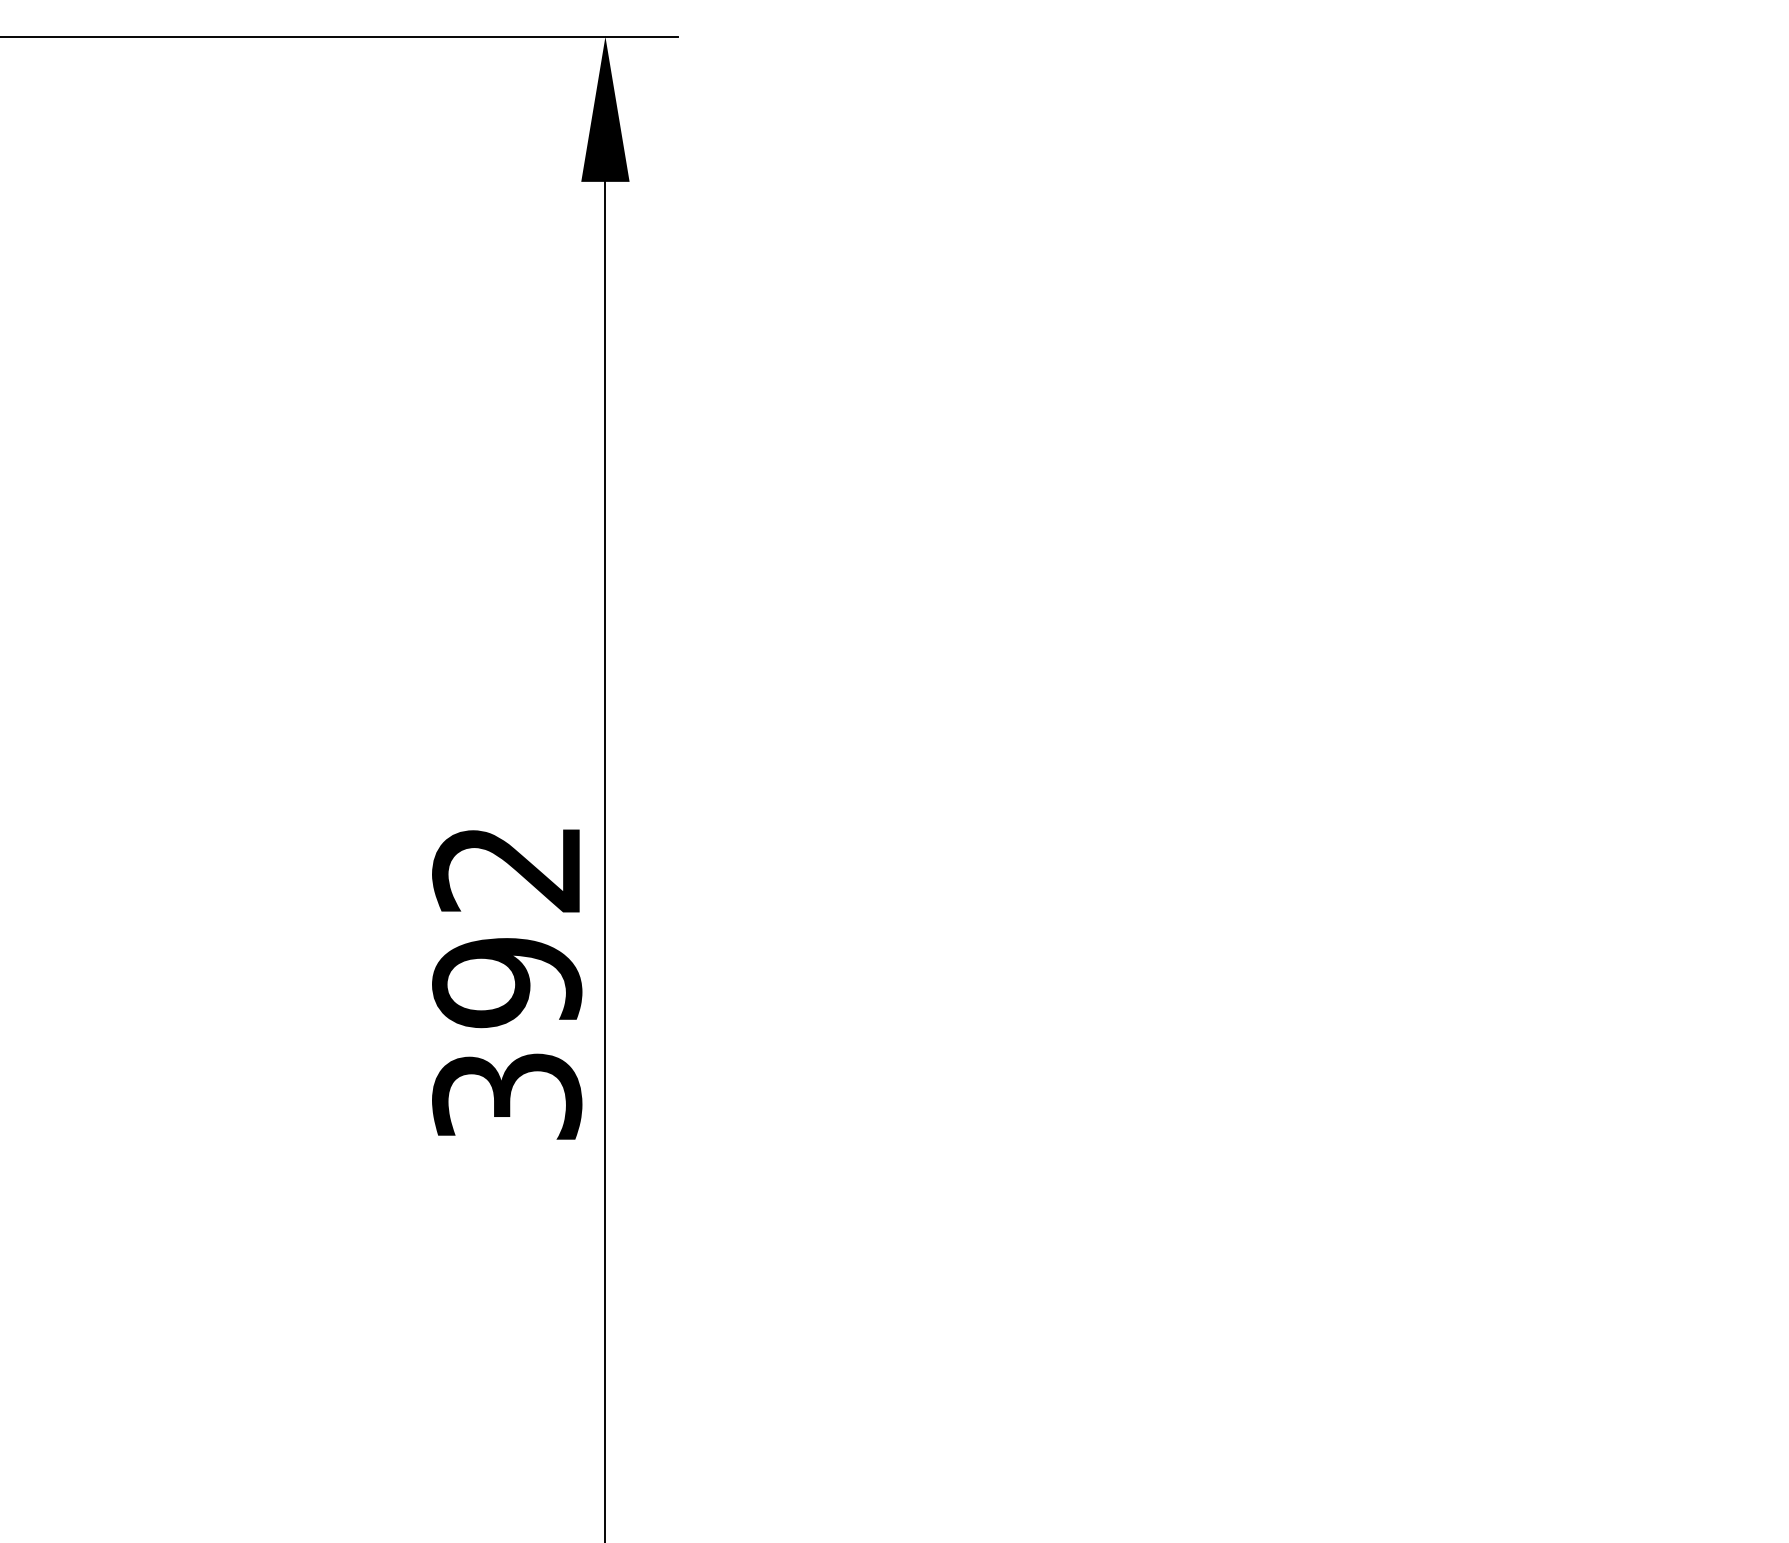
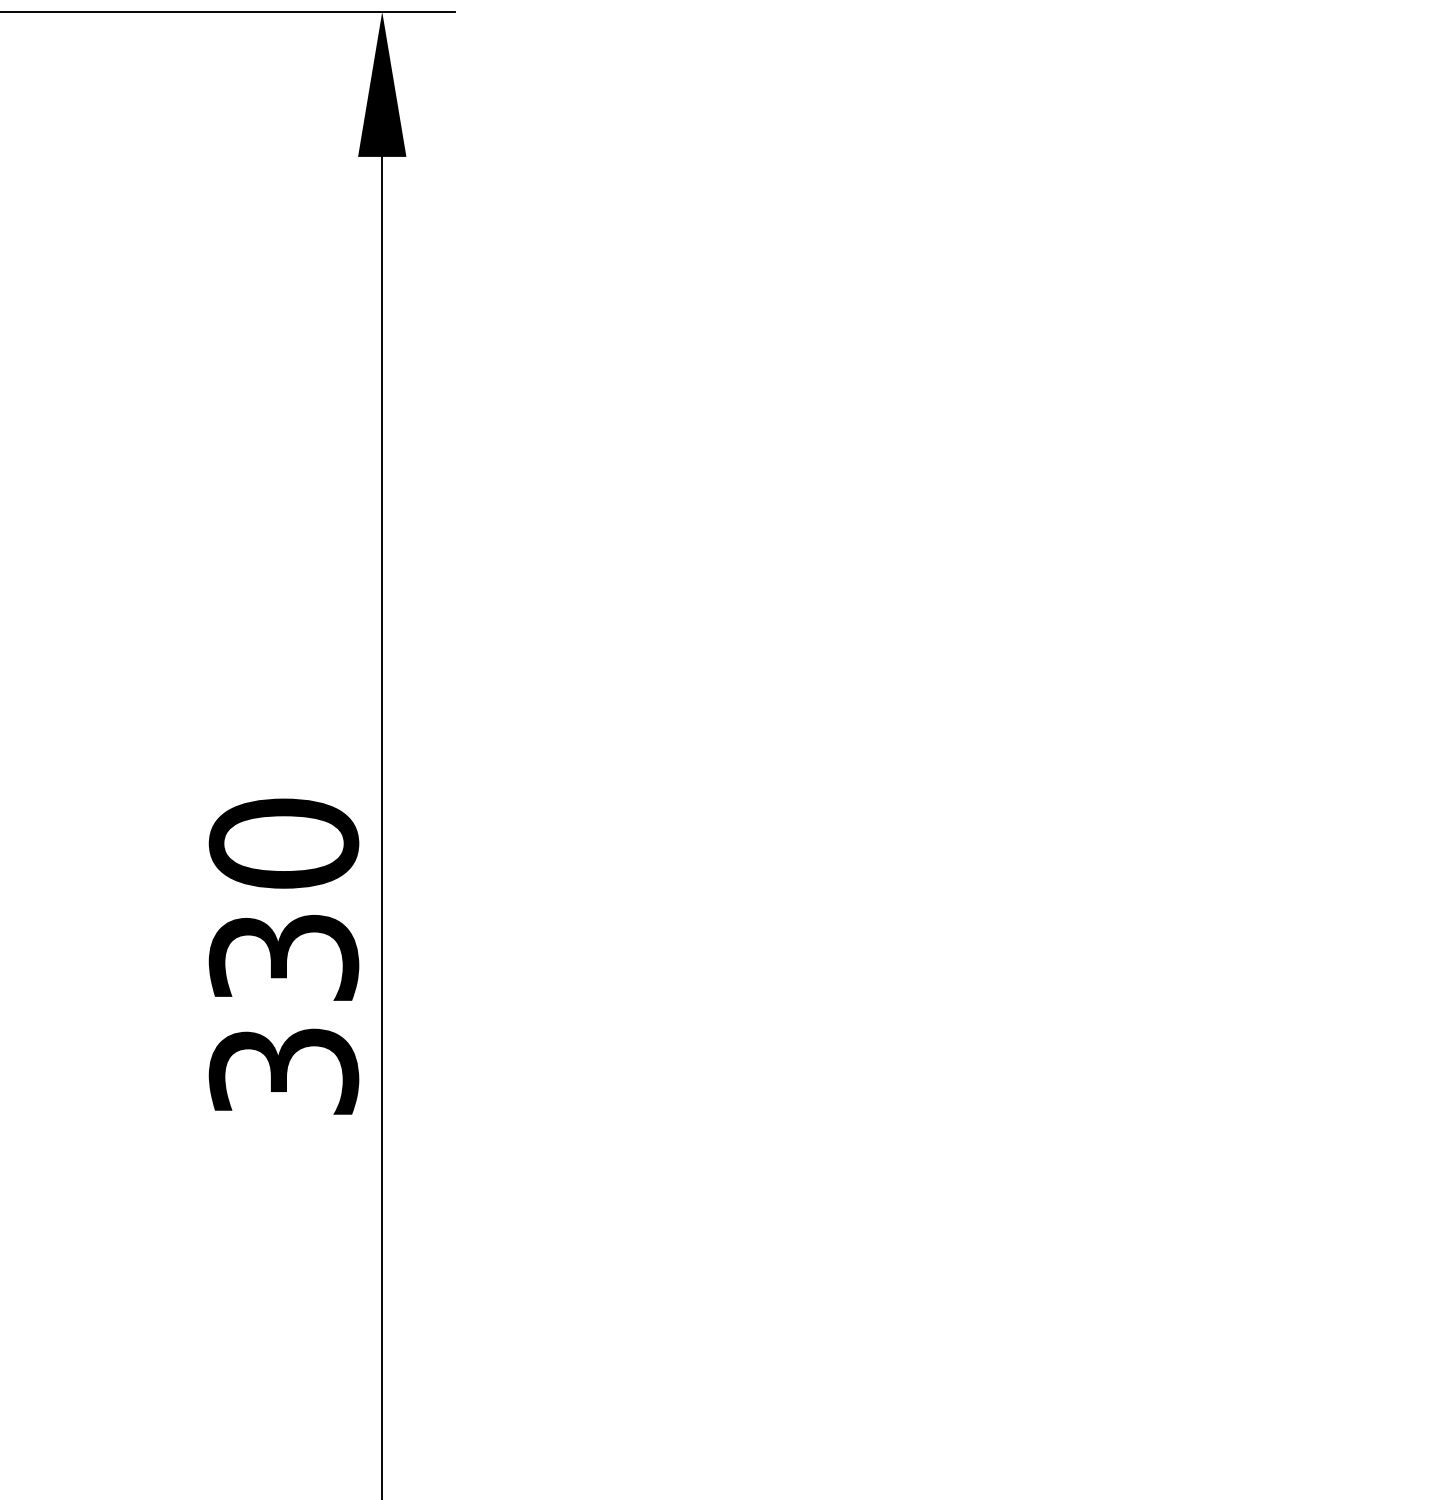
text: (507, 925) -> (284, 900), 392 -> 330

